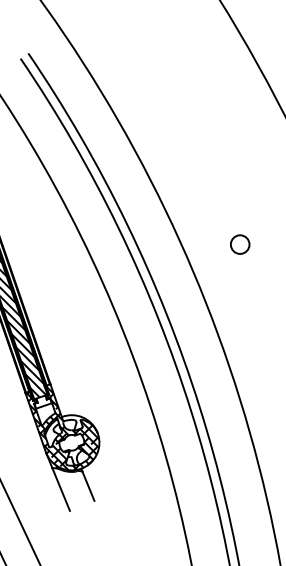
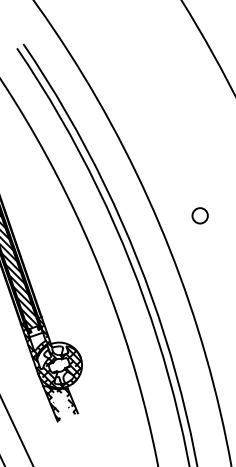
circle: (239, 244) -> (199, 215), moved
hatch: (73, 489) -> (60, 403), added

